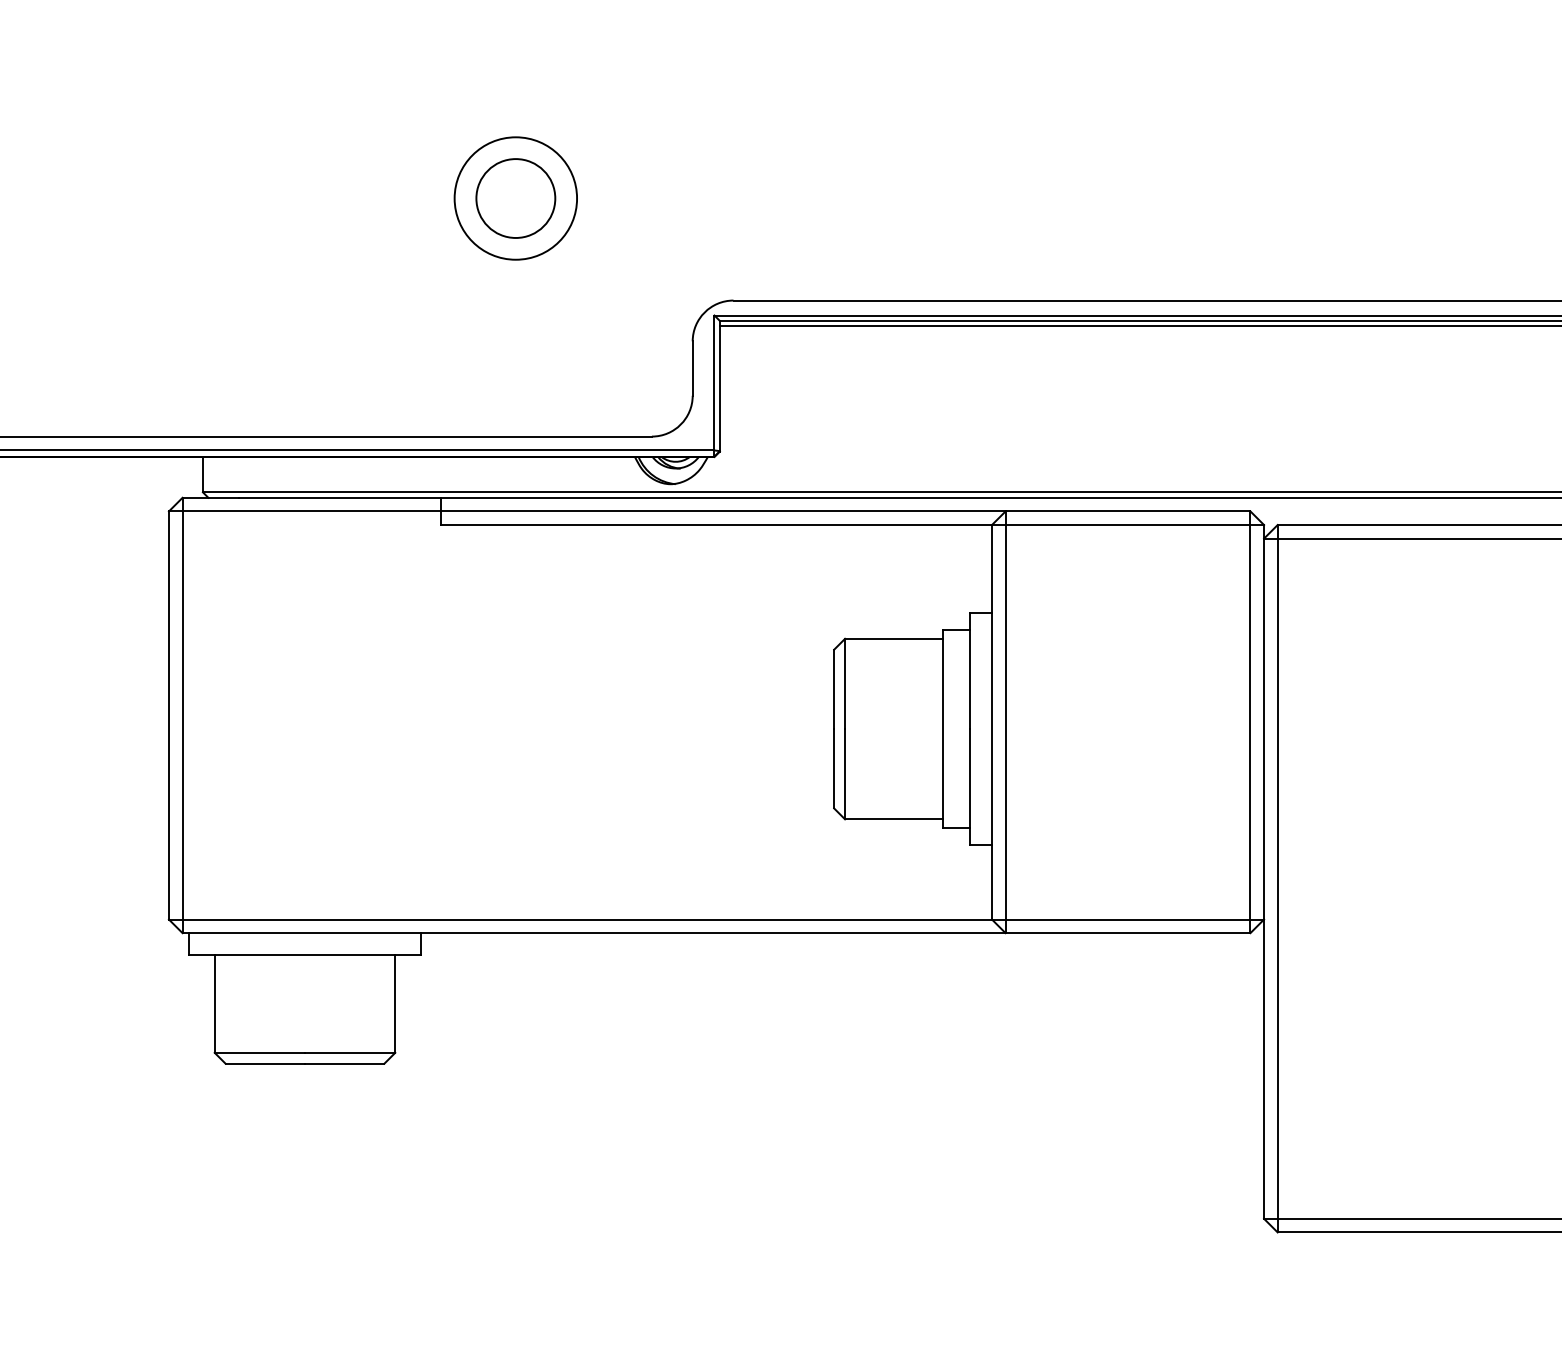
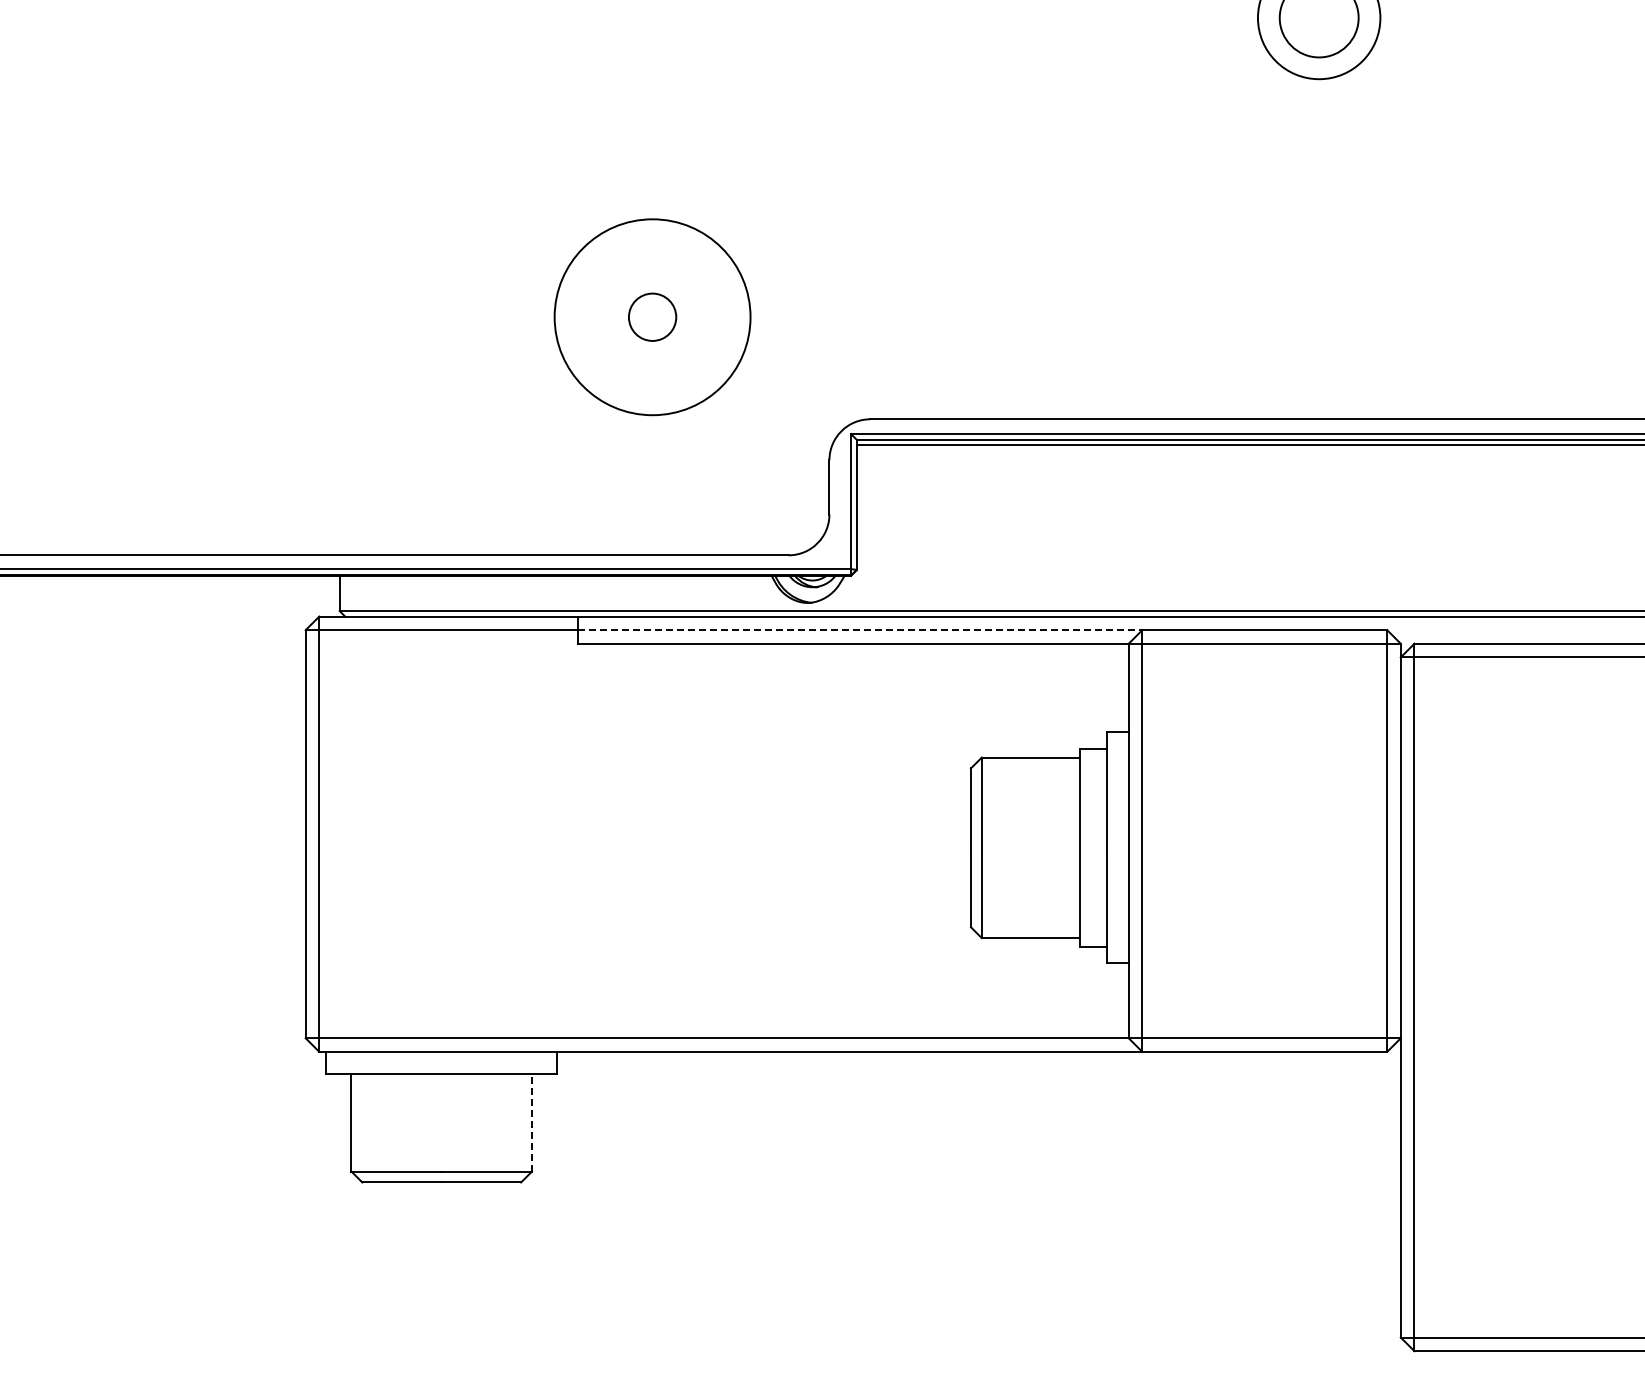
circle: (515, 197) -> (652, 316), size x0.6
circle: (515, 198) -> (652, 317), size x1.6
line: (723, 511) -> (860, 630), solid -> dashed
line: (395, 1003) -> (532, 1122), solid -> dashed

